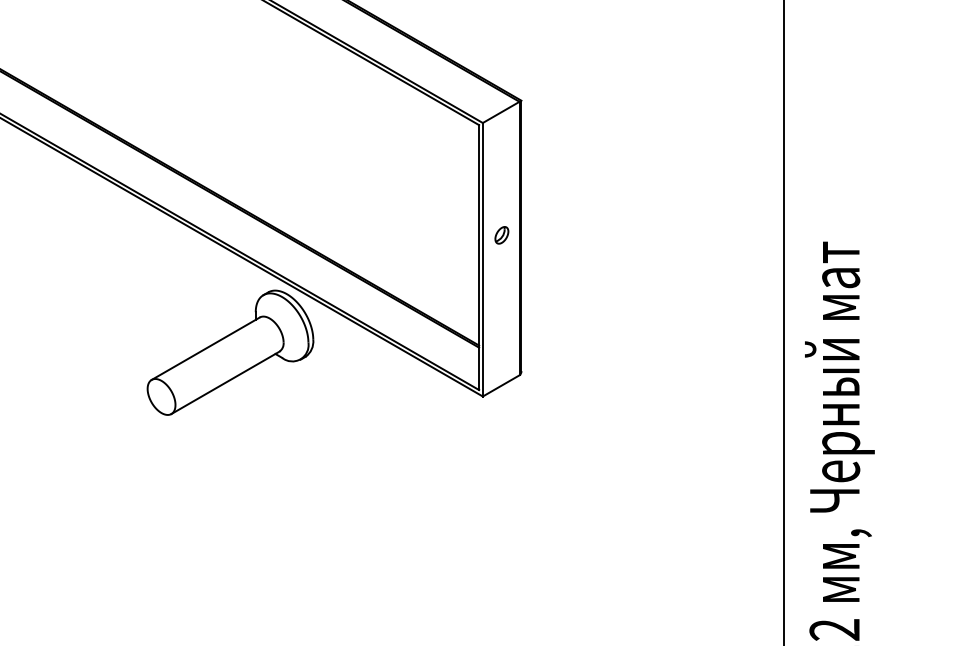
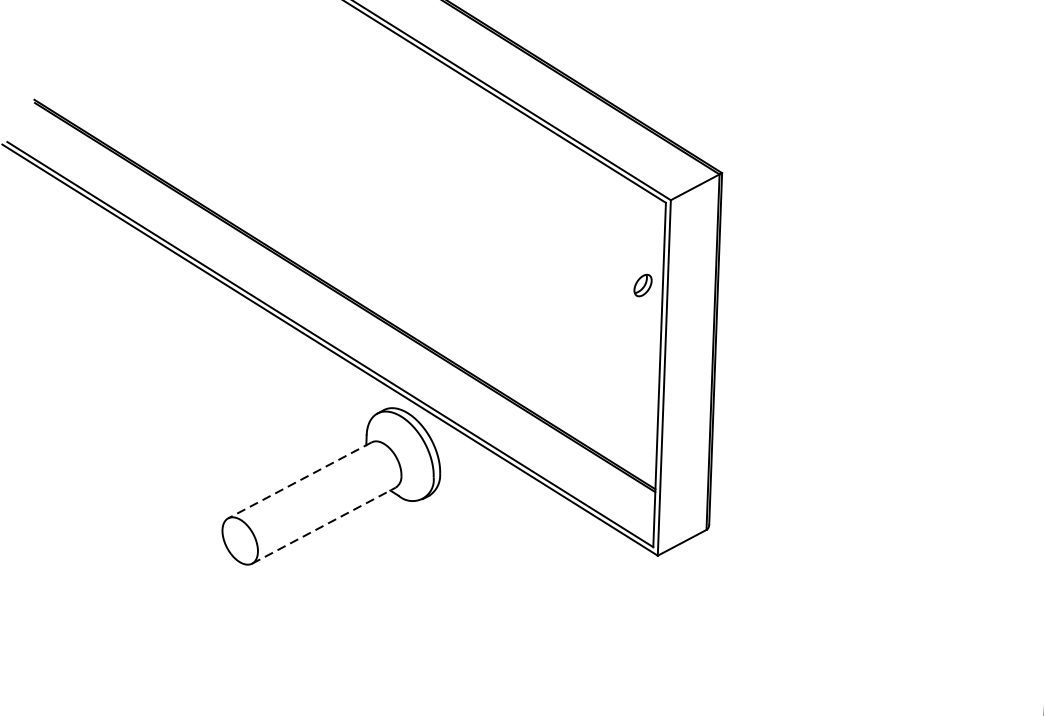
part: (501, 235) -> (642, 285), moved
line: (205, 348) -> (299, 480), solid -> dashed
line: (225, 382) -> (324, 525), solid -> dashed

